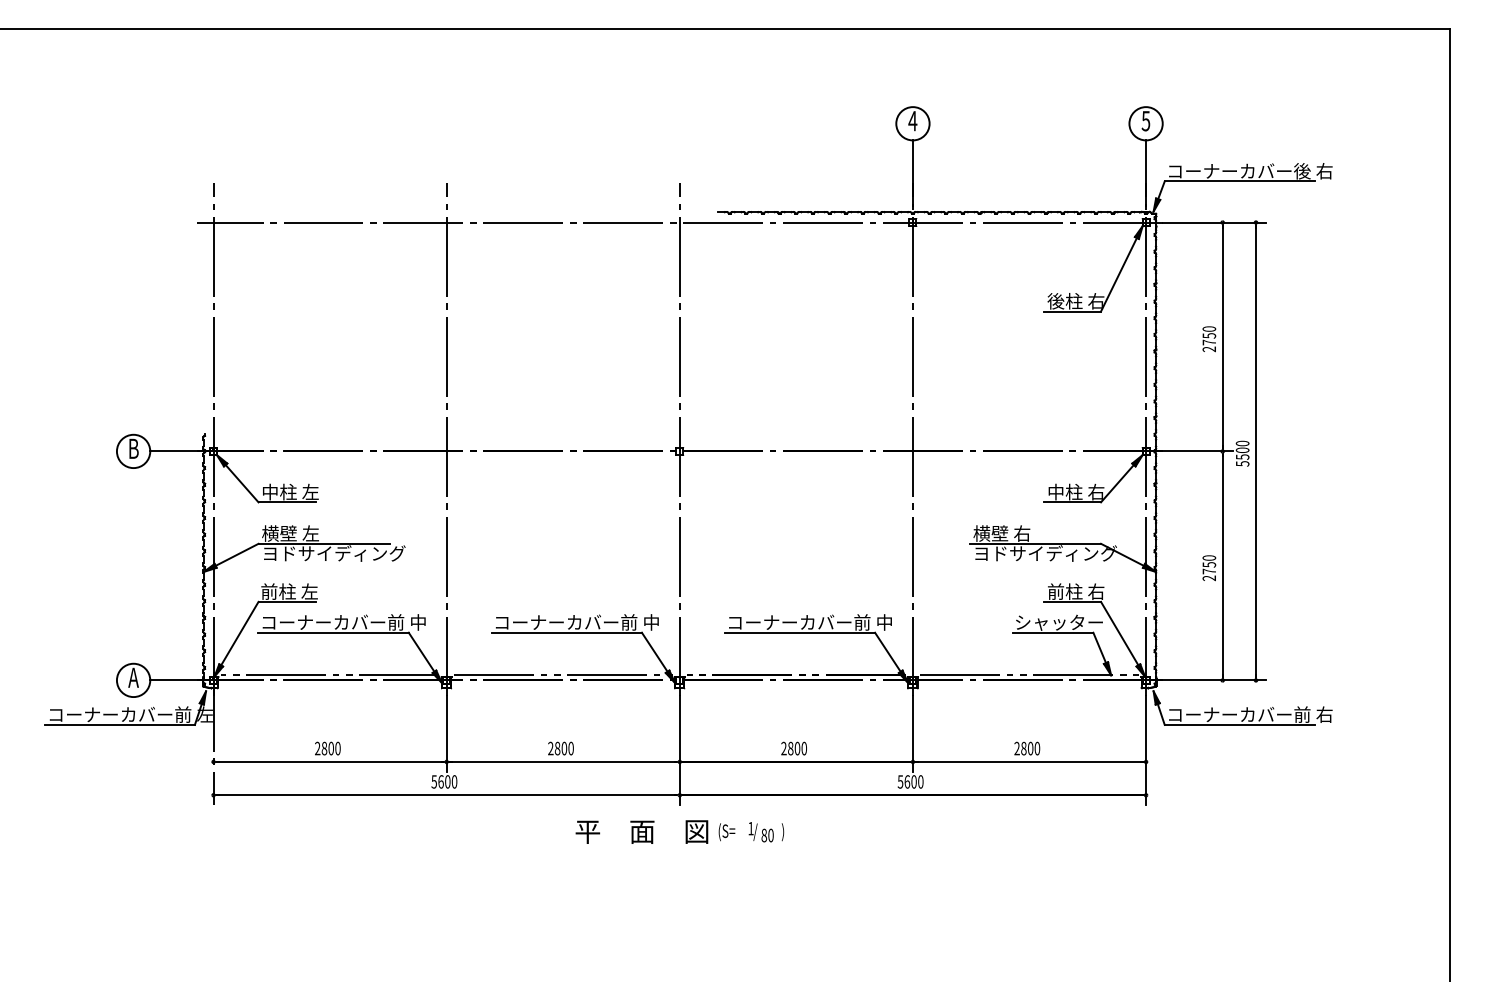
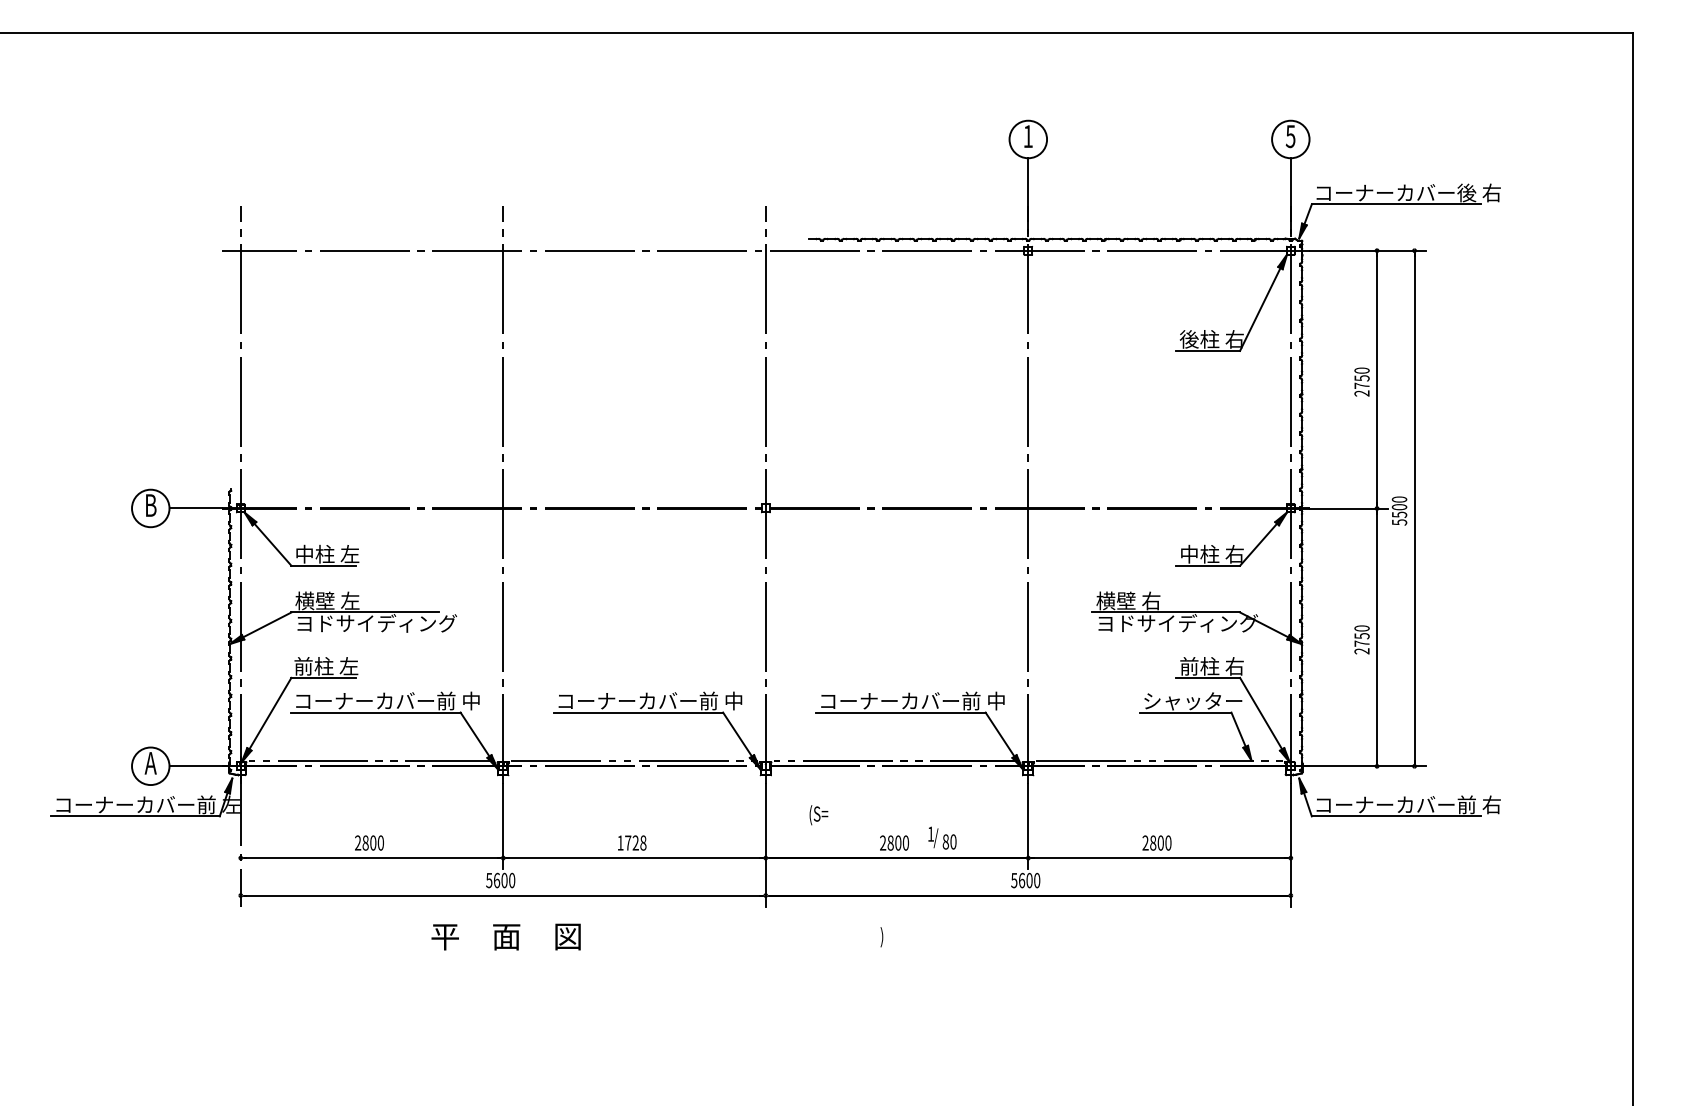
text: (913, 121) -> (1028, 136), 4 -> 1
text: (560, 748) -> (631, 842), 2800 -> 1728
text: (641, 831) -> (505, 936), moved
text: (761, 831) -> (942, 837), moved
text: (726, 832) -> (818, 815), moved

